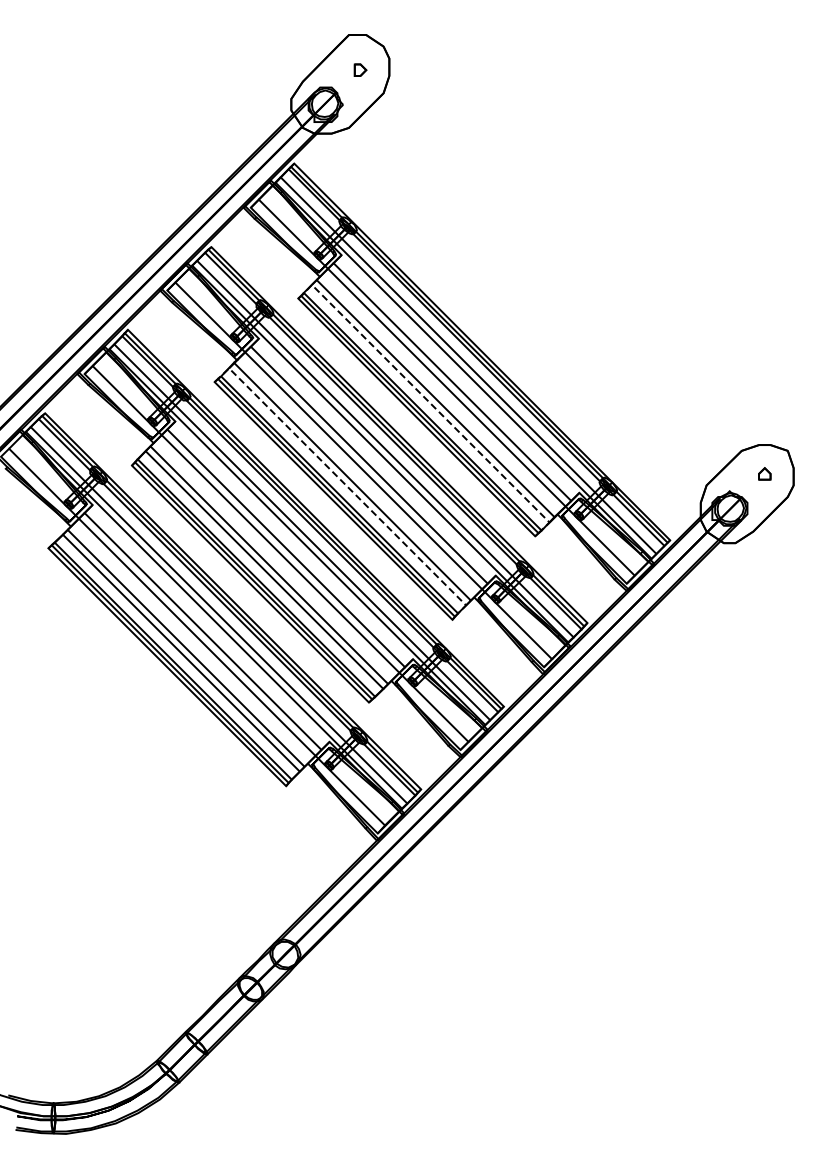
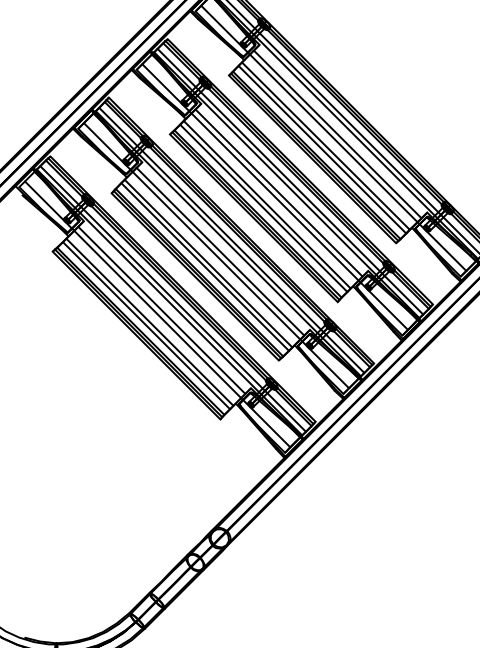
line: (430, 403) -> (322, 149), dashed -> solid
line: (347, 486) -> (263, 208), dashed -> solid

